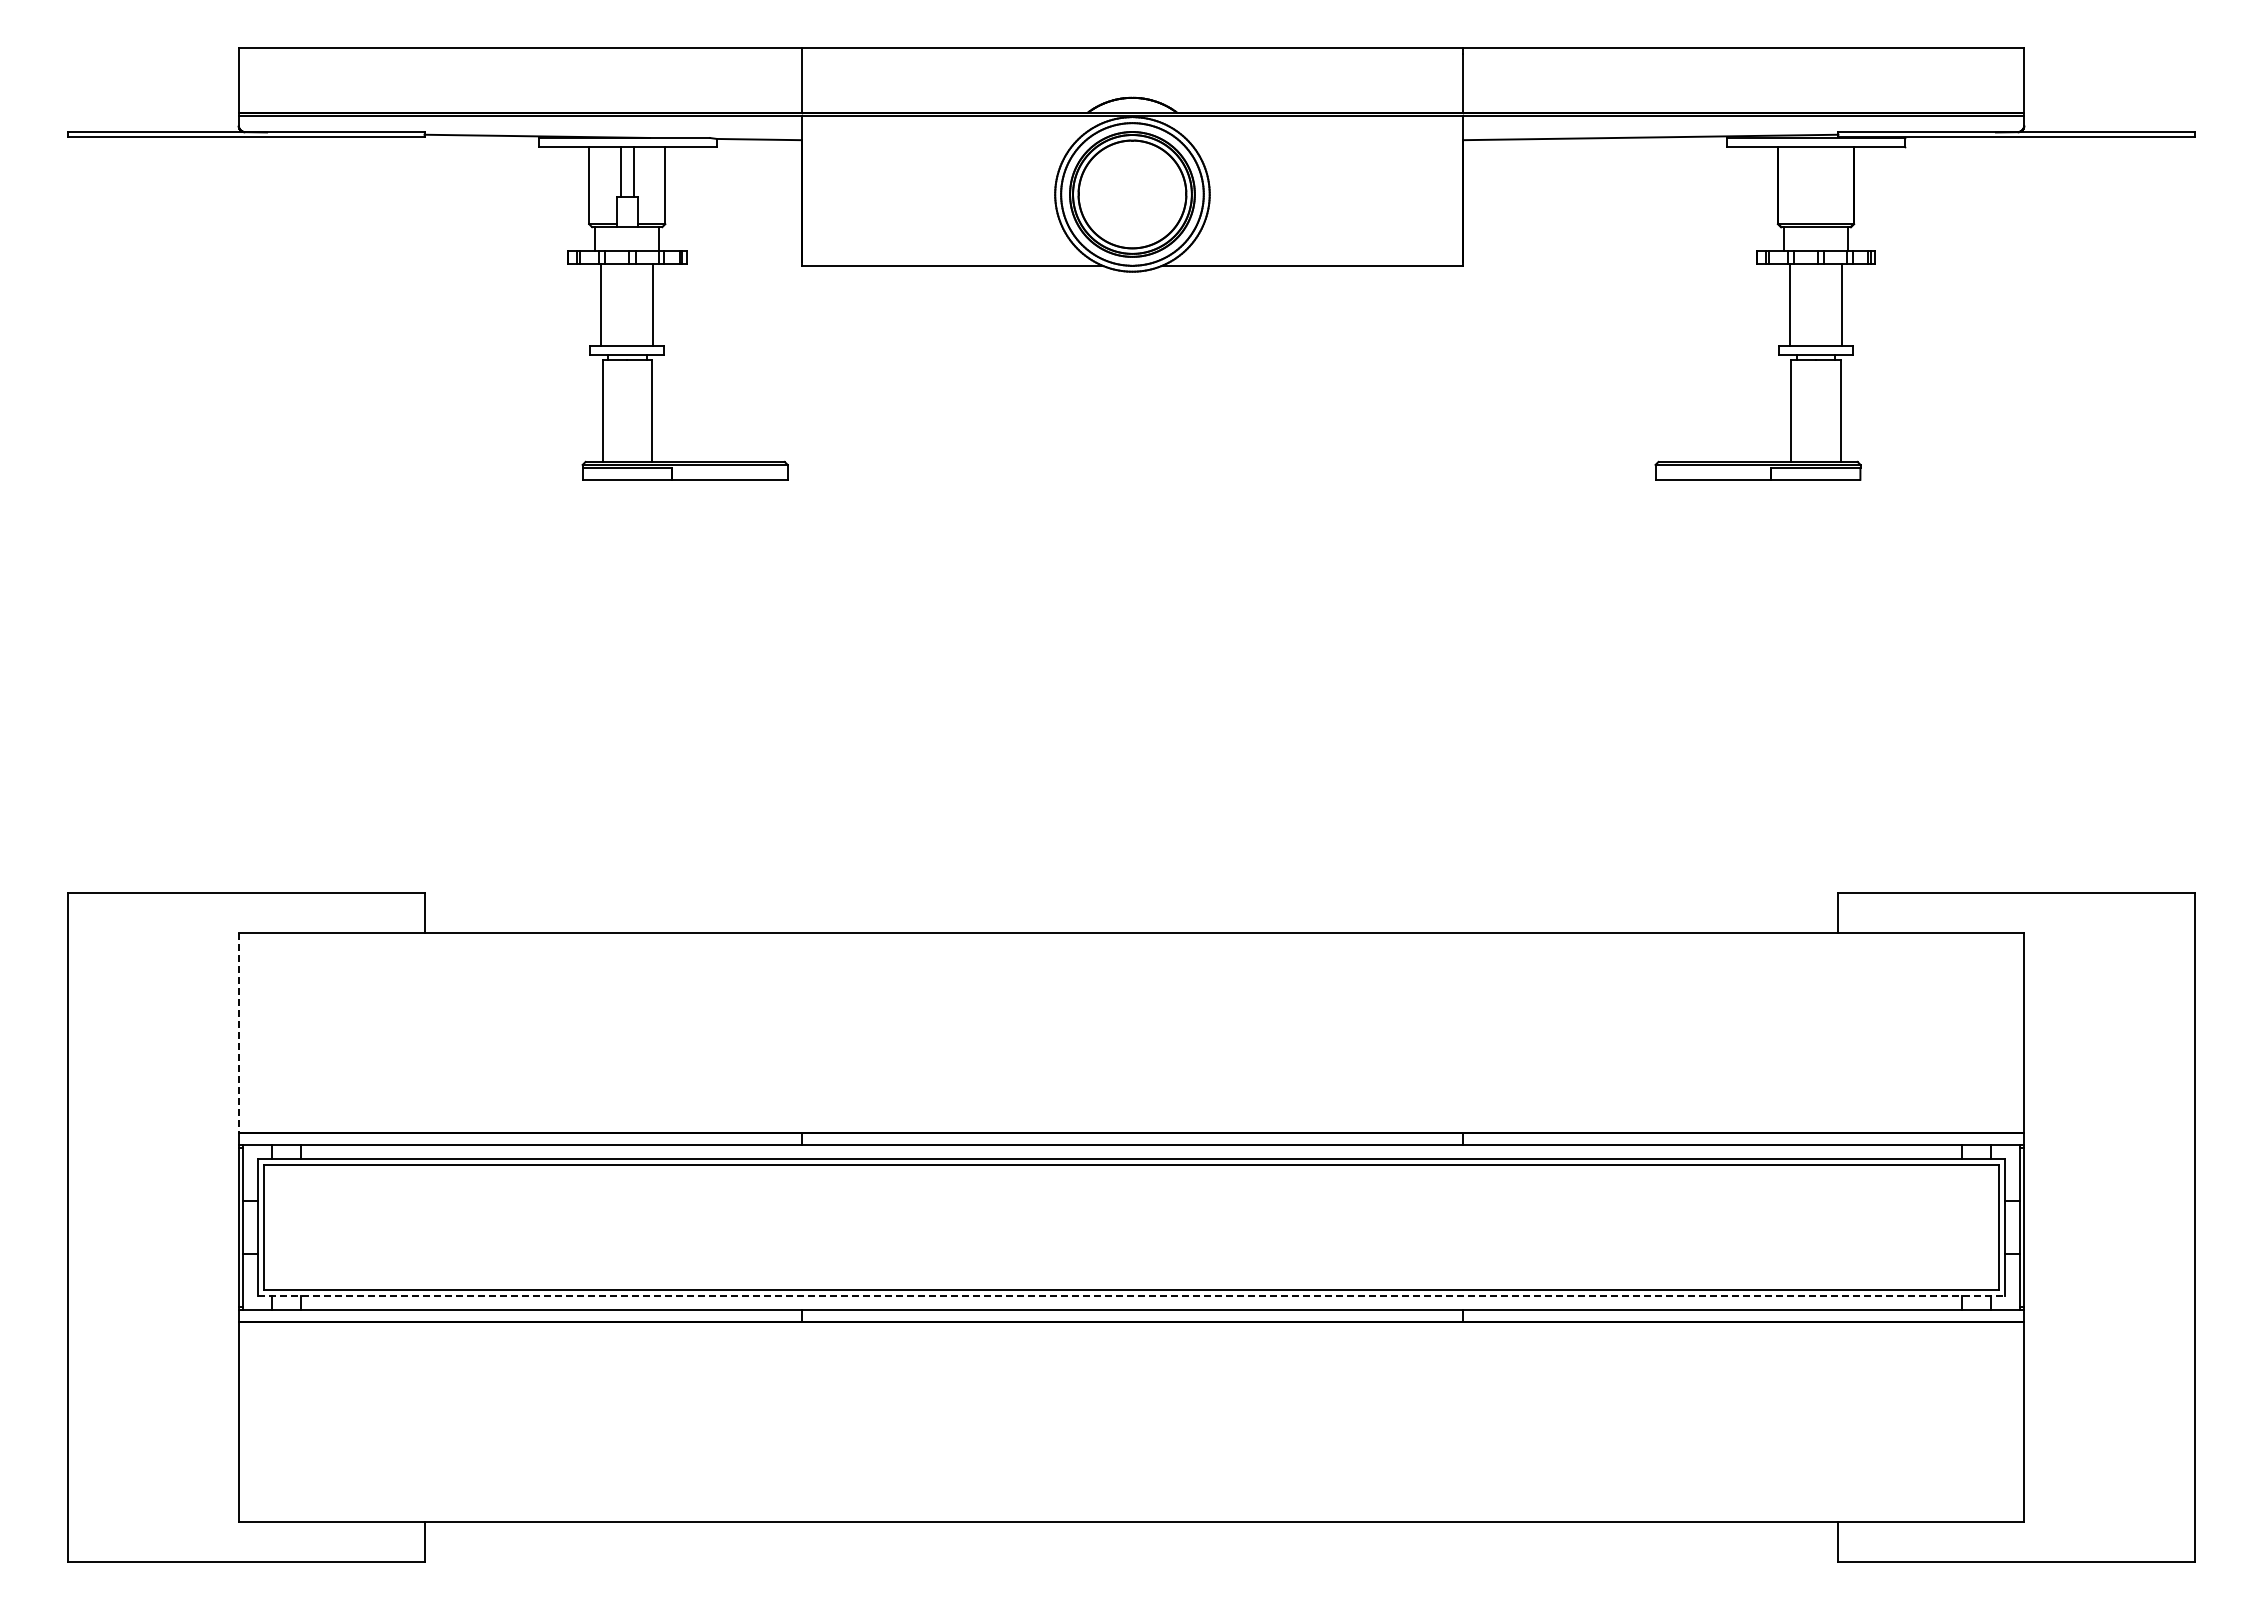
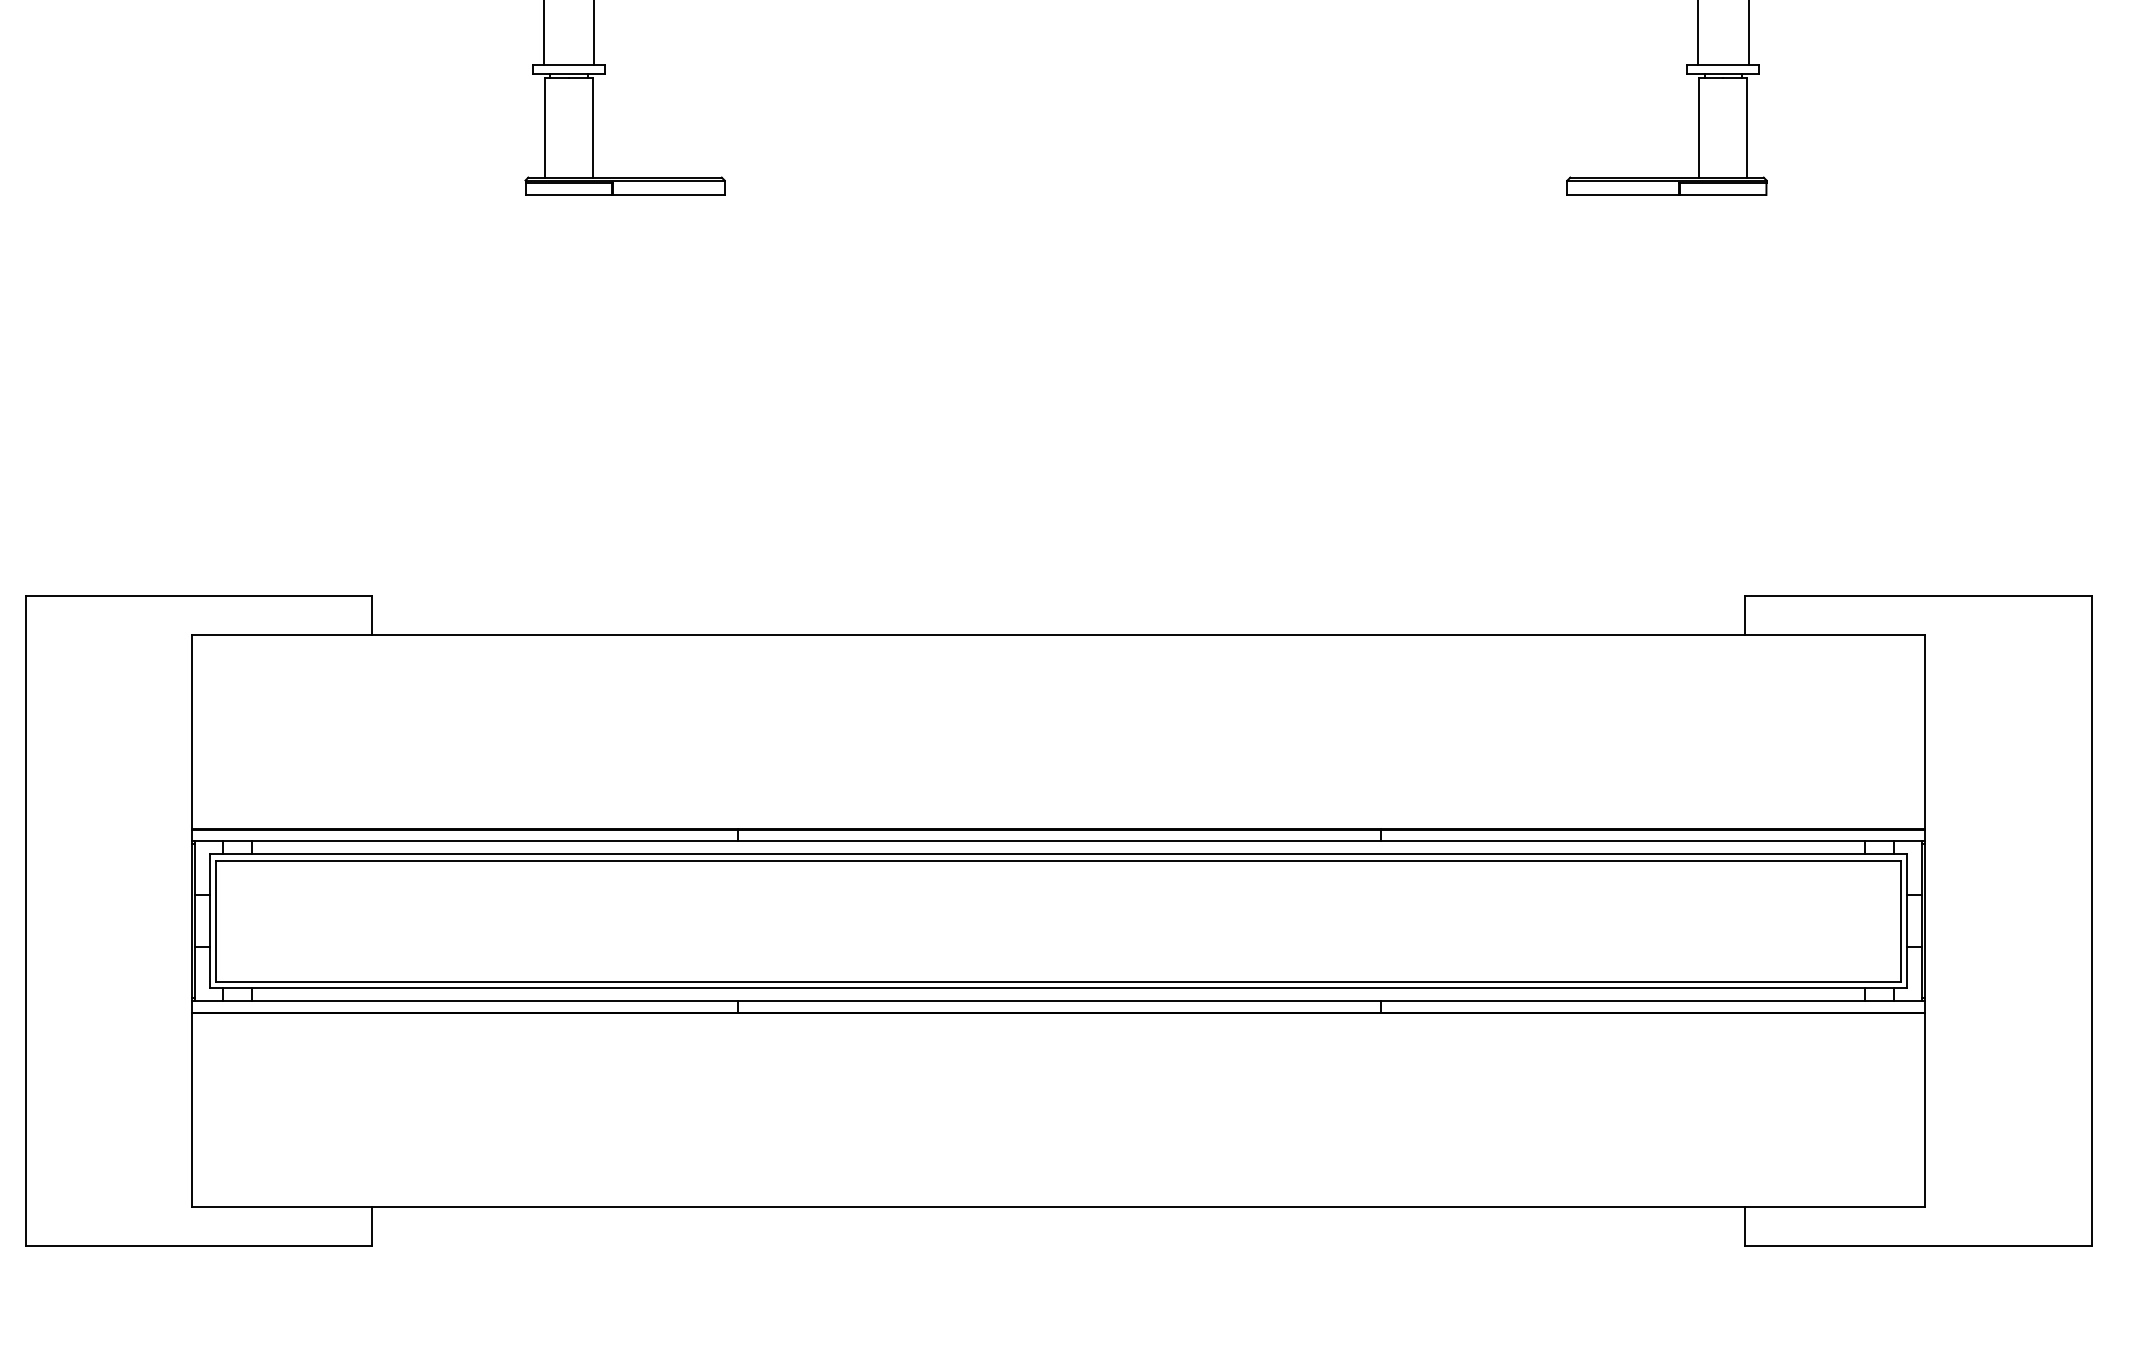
line: (238, 1032) -> (191, 731), dashed -> solid
line: (1131, 1296) -> (1058, 988), dashed -> solid

